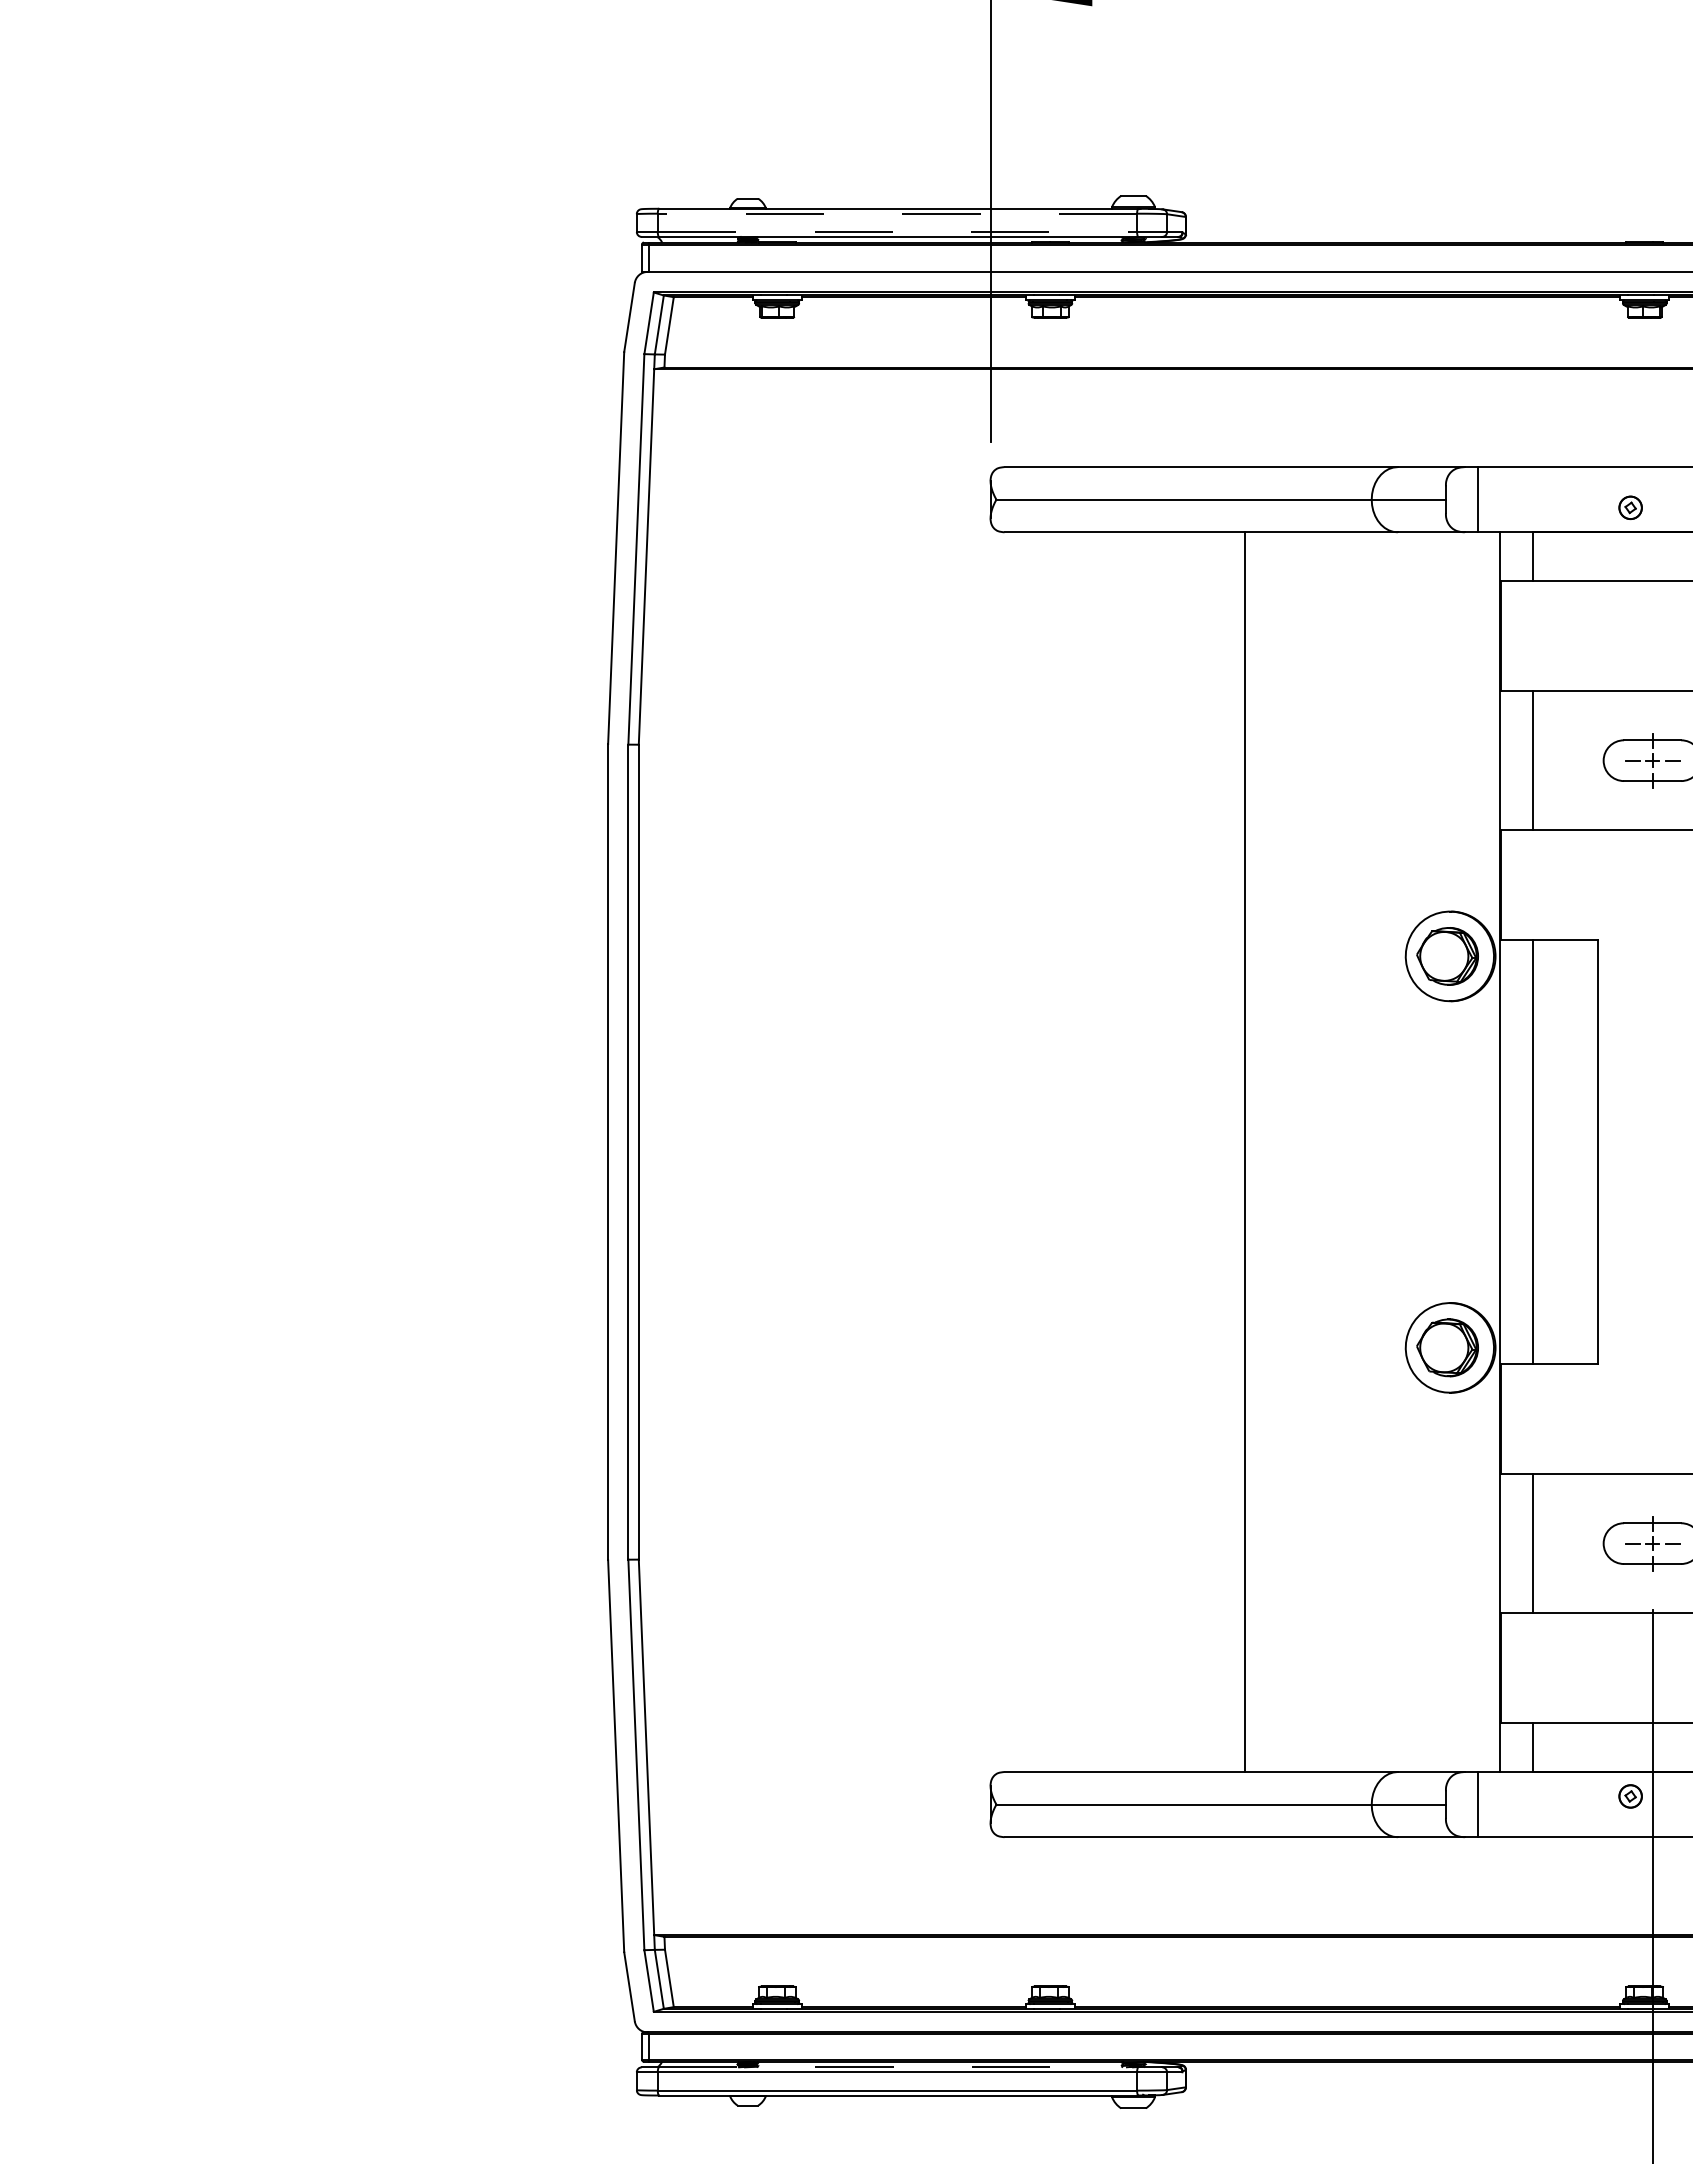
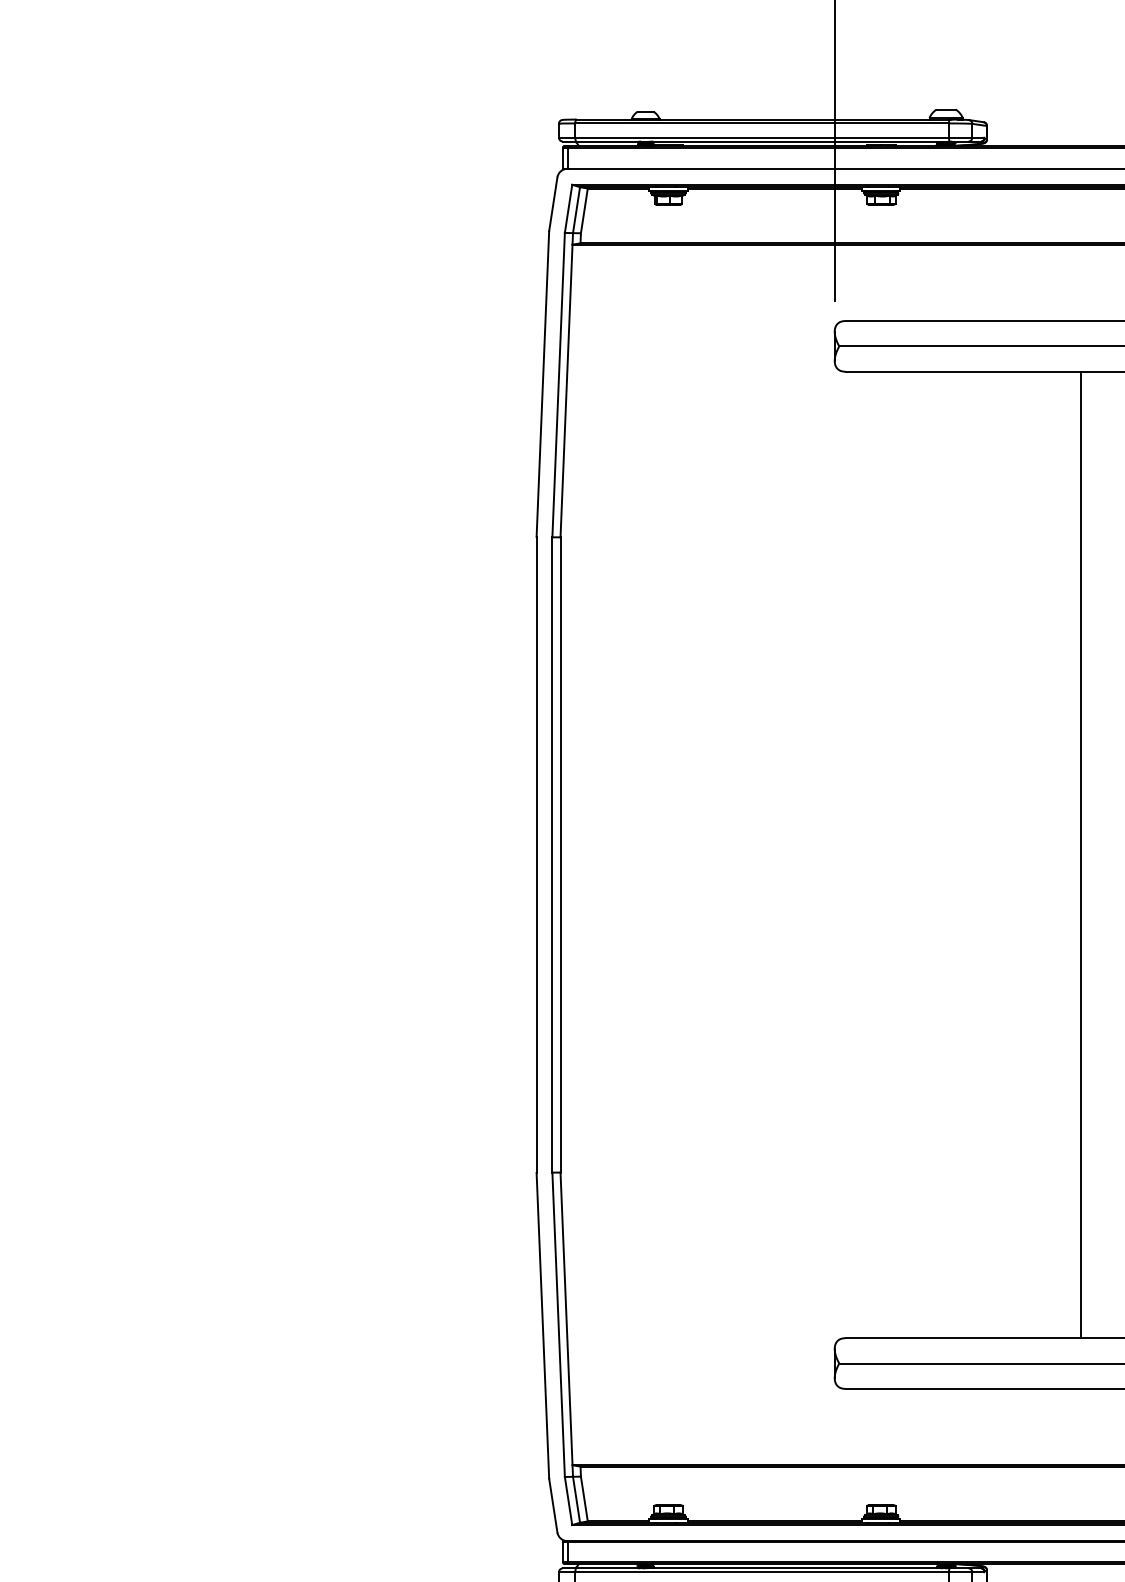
line: (897, 213) -> (762, 123), dashed -> solid
line: (897, 232) -> (762, 138), dashed -> solid
line: (1244, 1151) -> (1081, 854), moved
line: (898, 2067) -> (762, 1568), dashed -> solid

